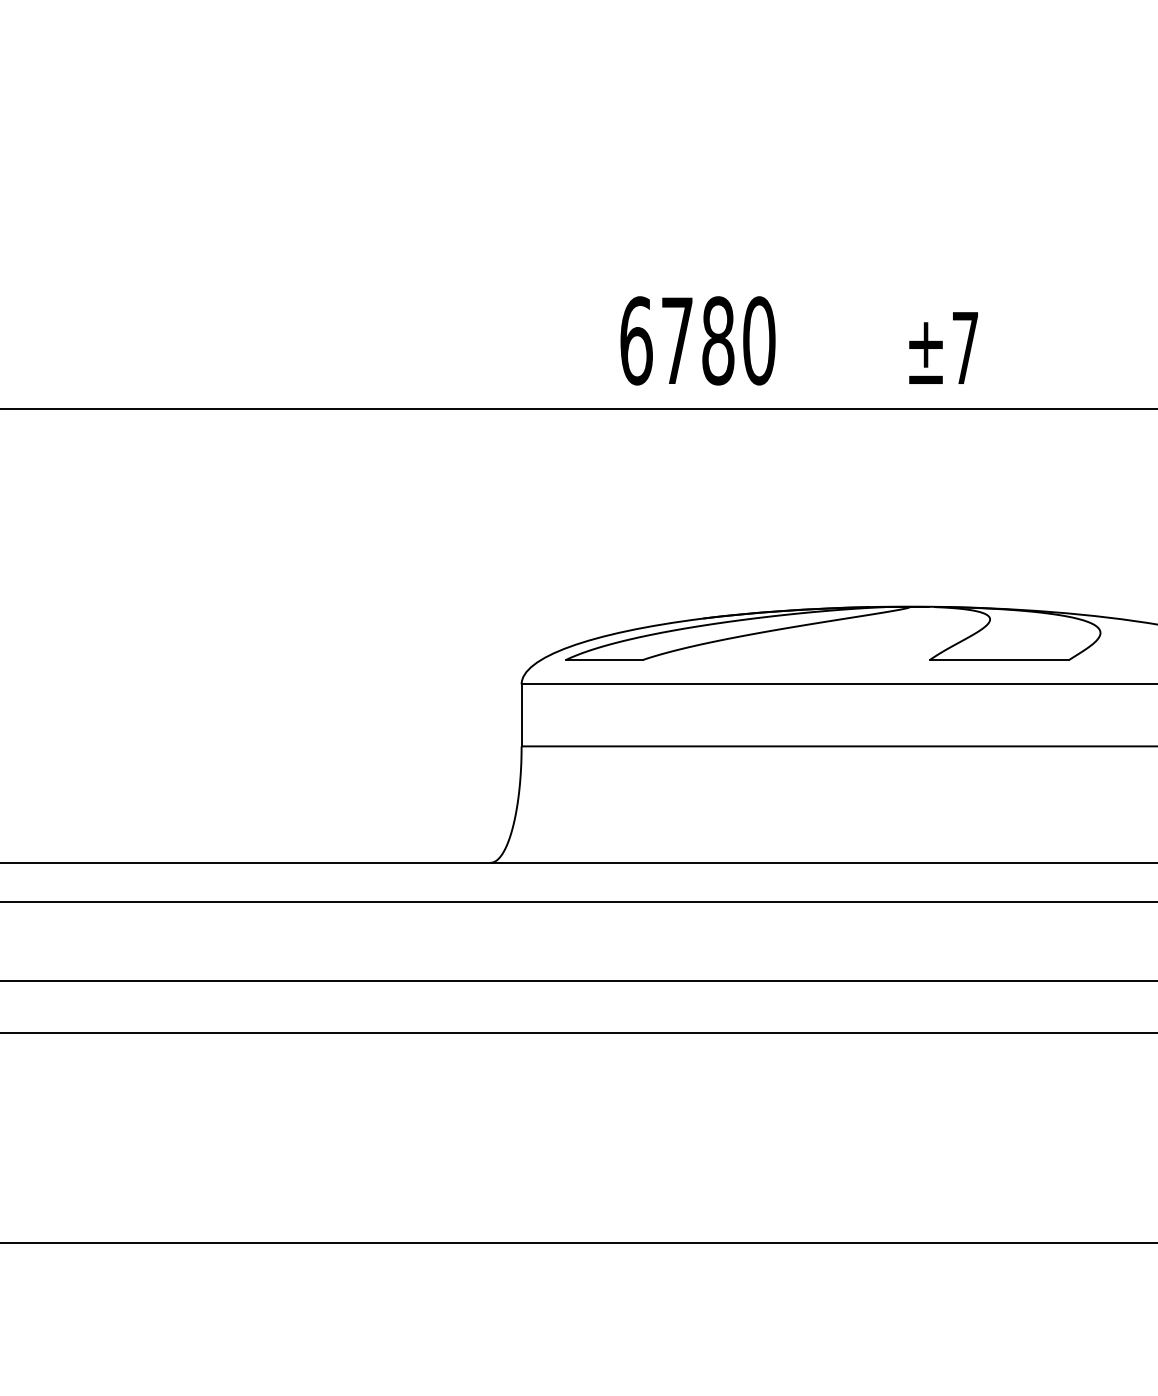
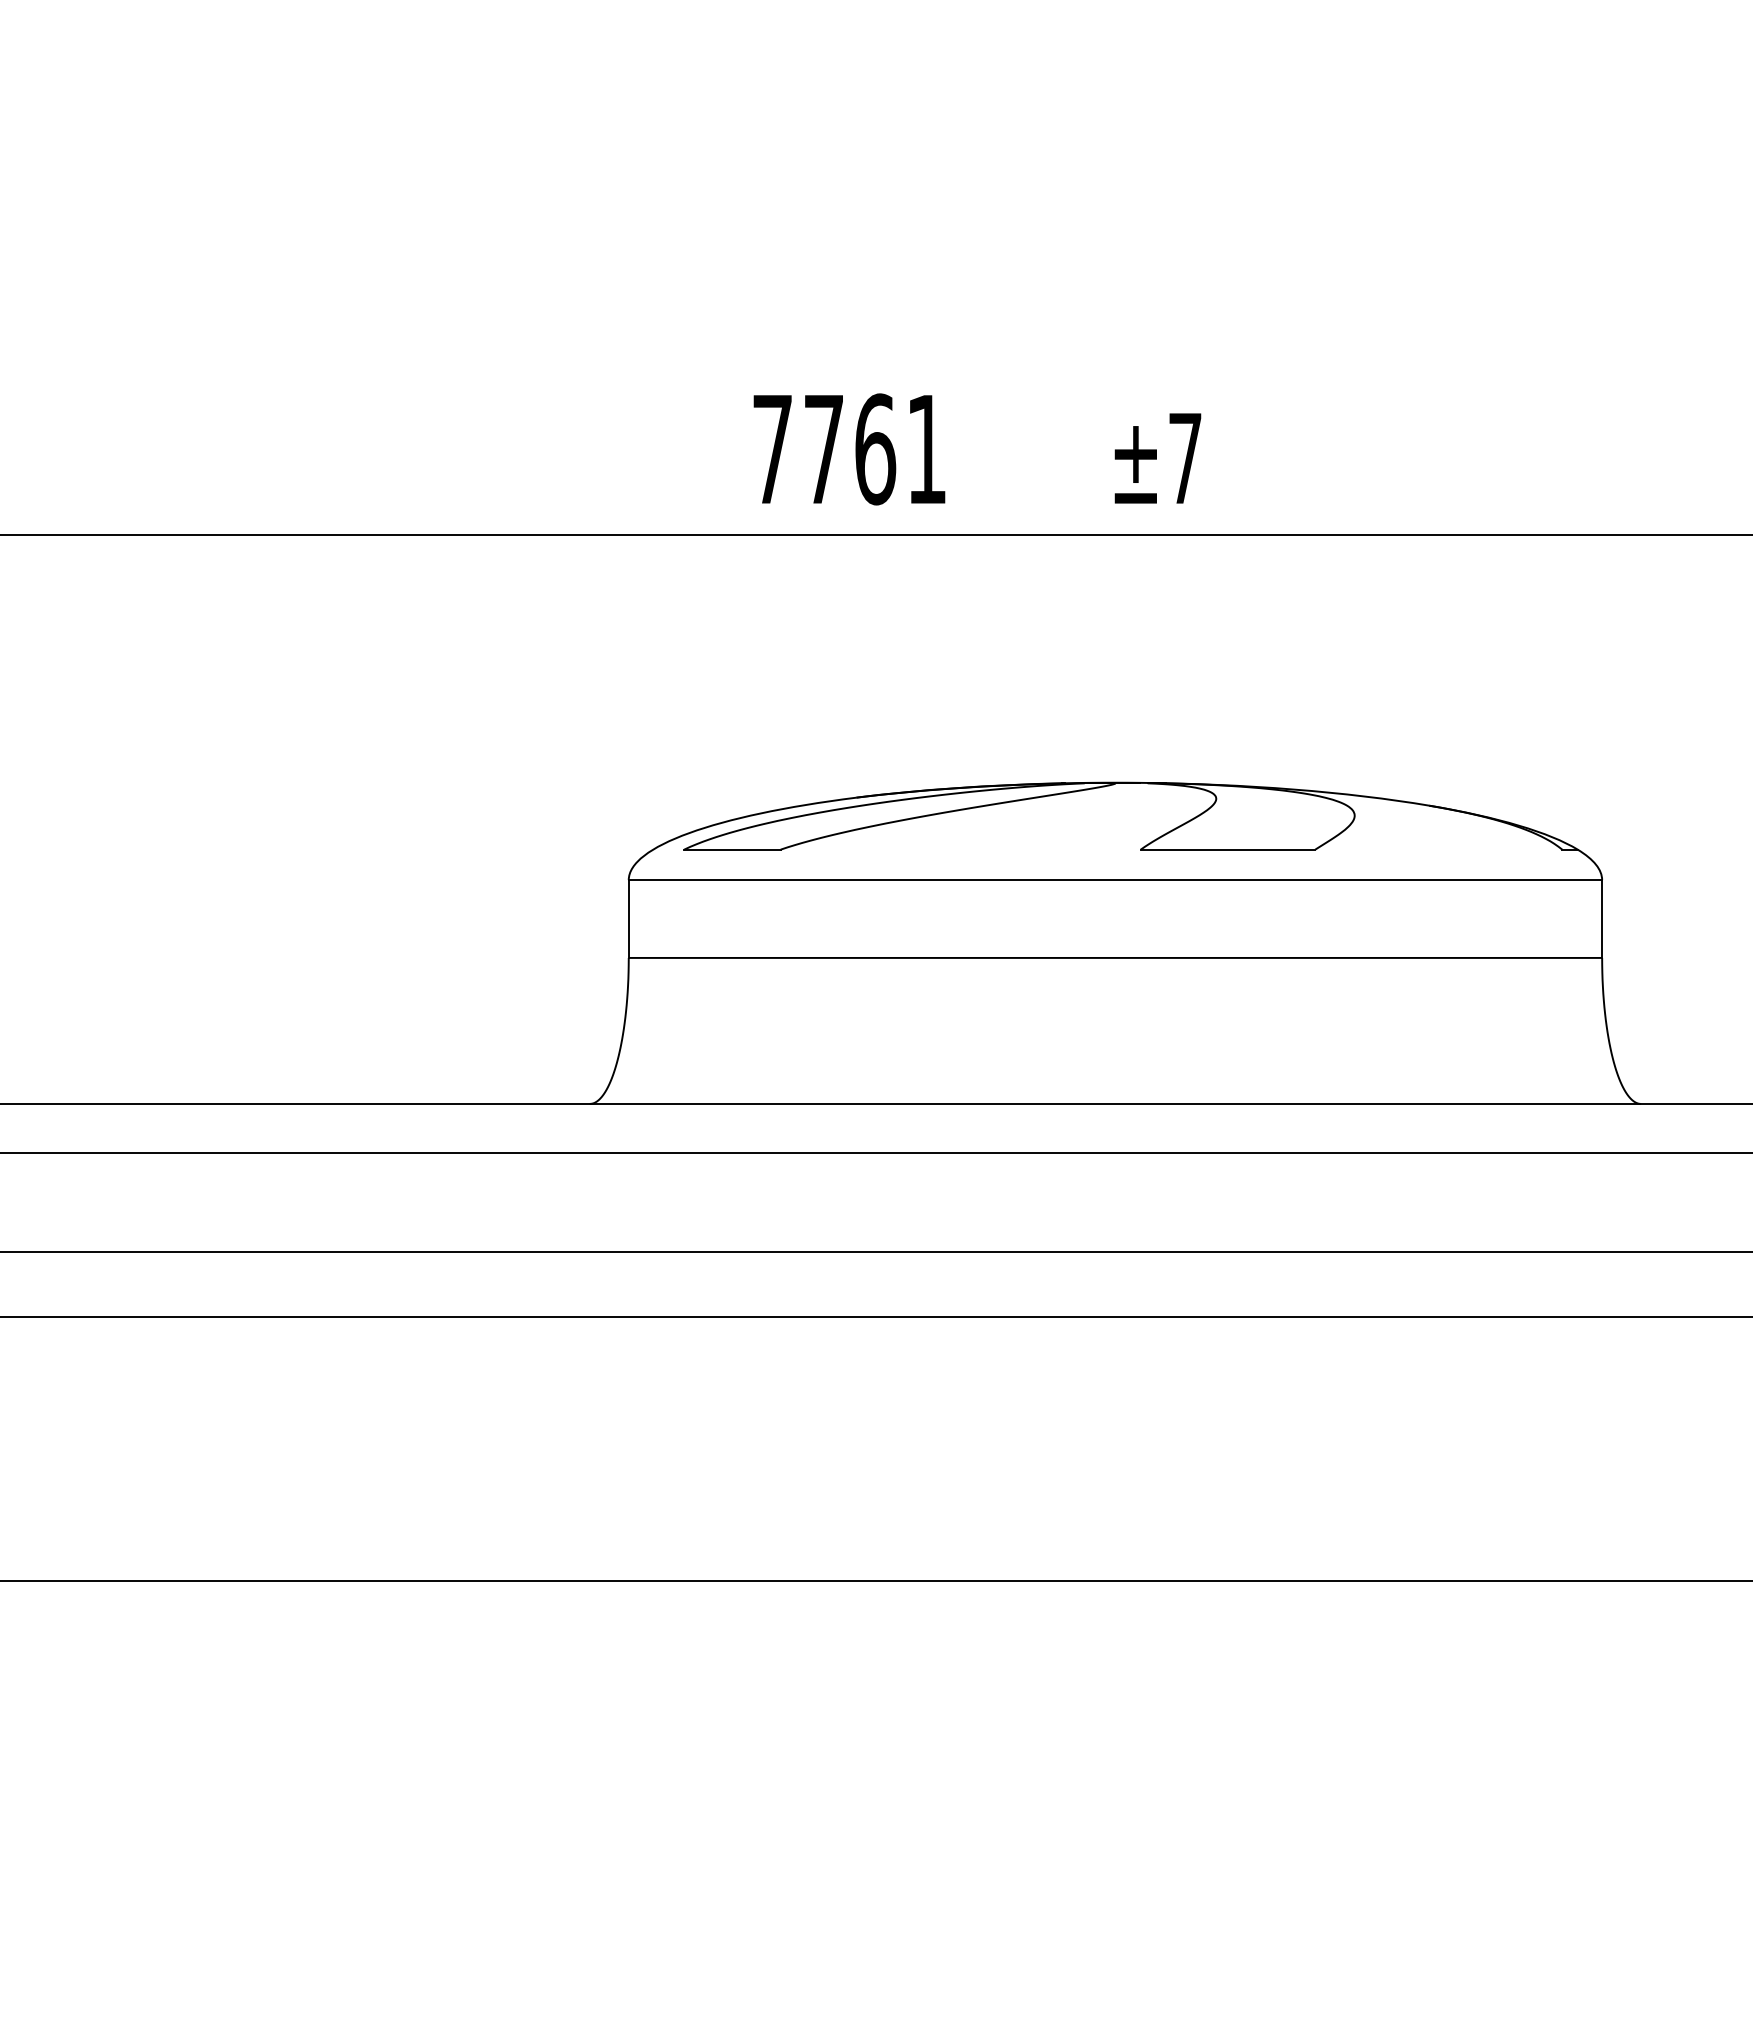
text: (697, 340) -> (849, 449), 6780 -> 7761

